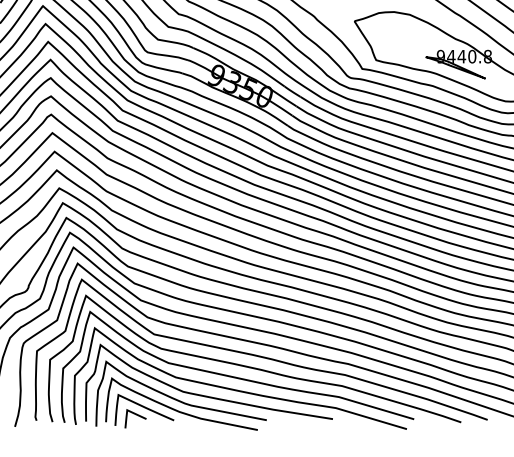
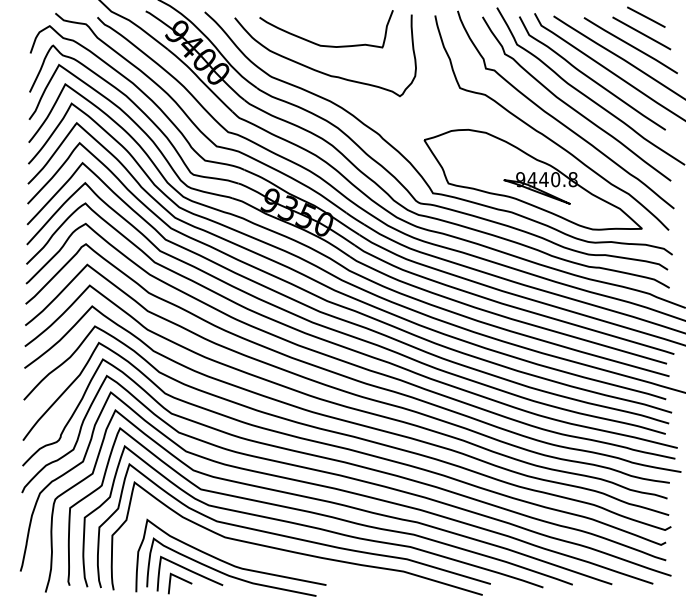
curve: (206, 395) -> (259, 557), removed

